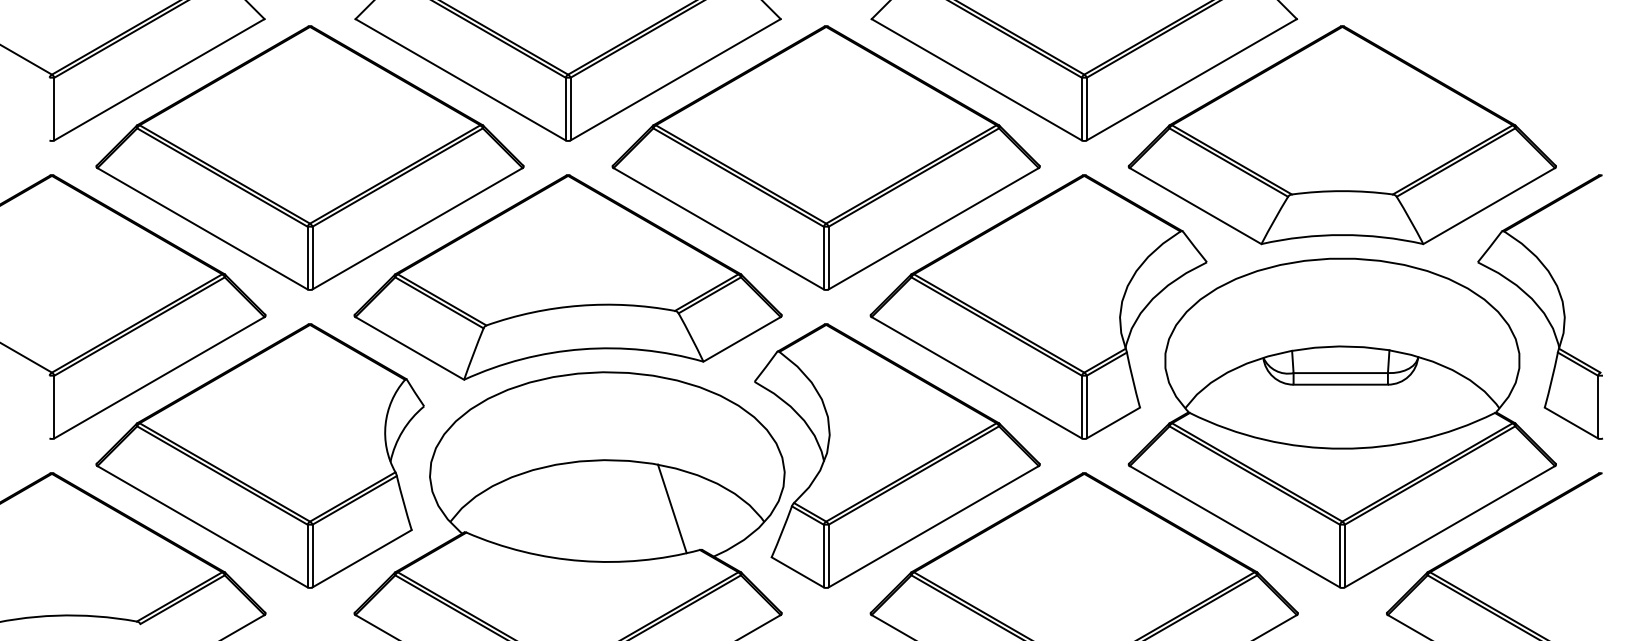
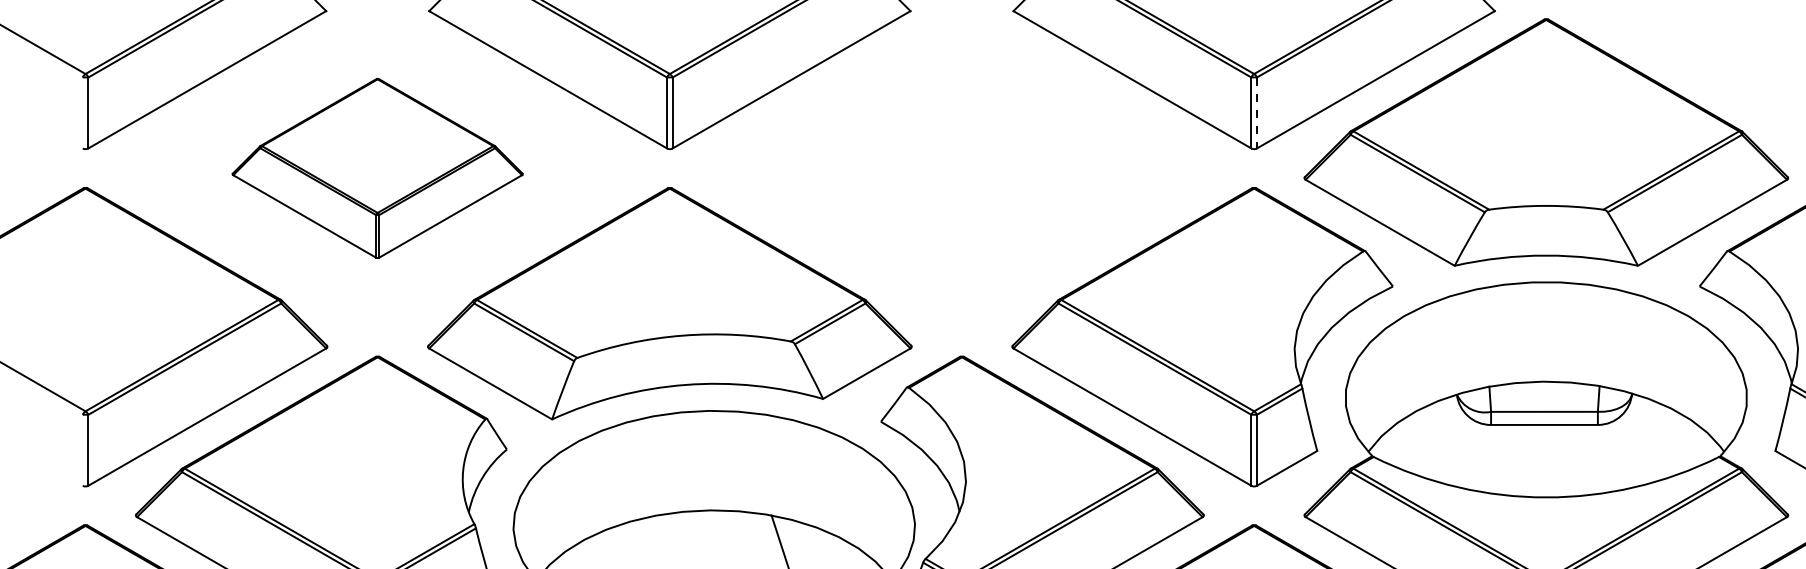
line: (1086, 109) -> (1256, 113), solid -> dashed
part: (309, 157) -> (377, 167), size x0.6
part: (825, 157) -> (961, 167), removed

